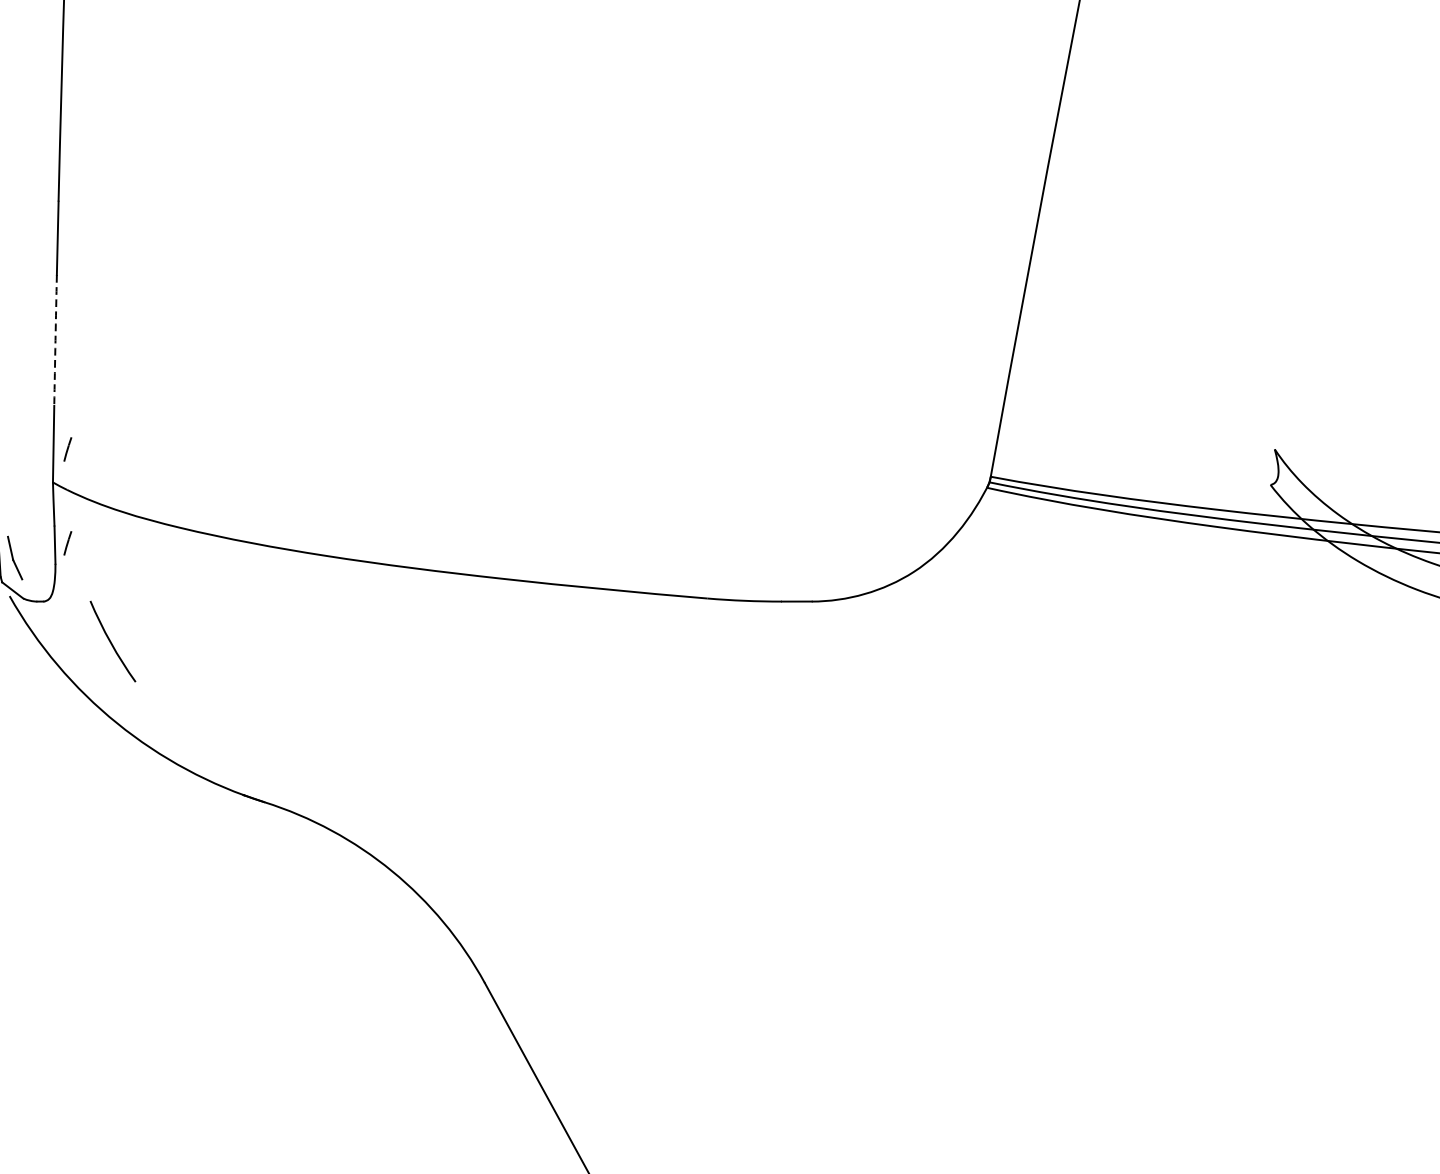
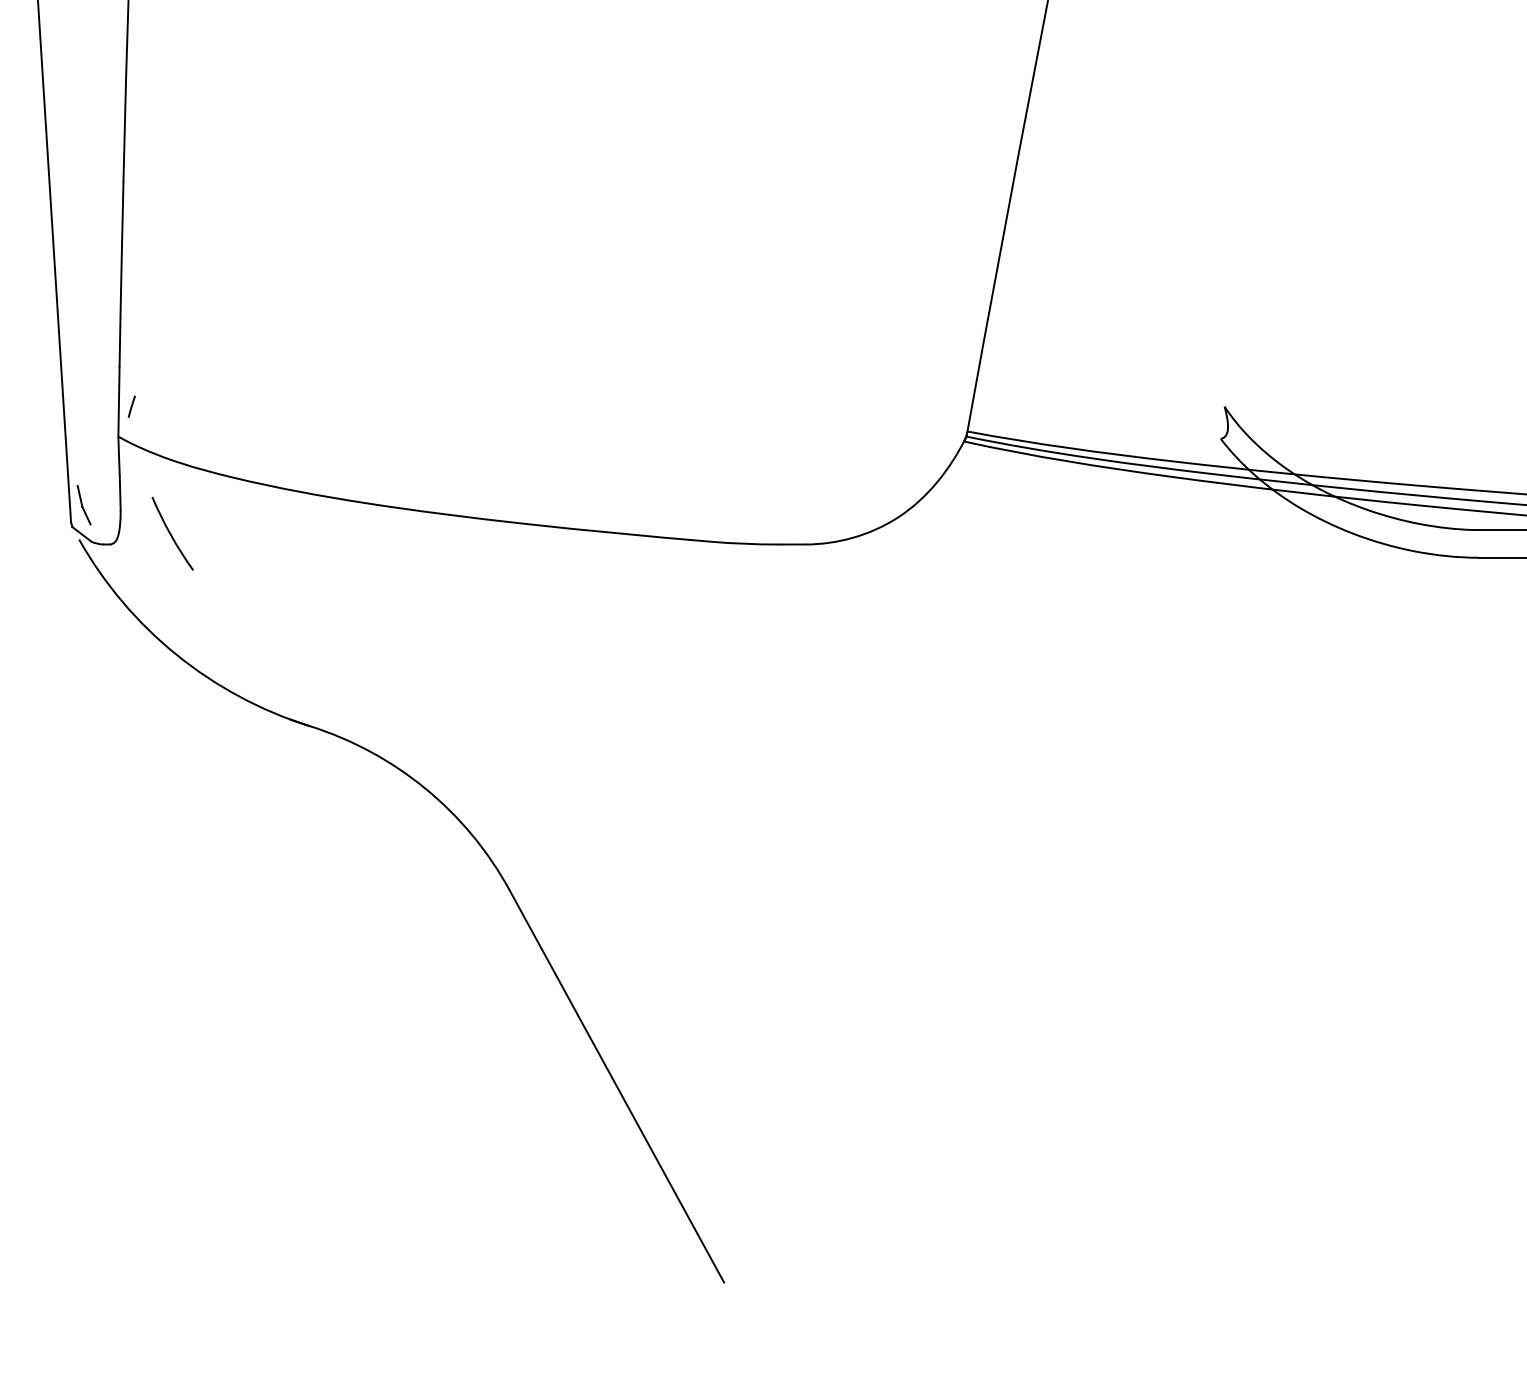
arc: (55, 340) -> (120, 308), dashed -> solid
line: (67, 543) -> (131, 491), removed
arc: (111, 641) -> (171, 533), moved

